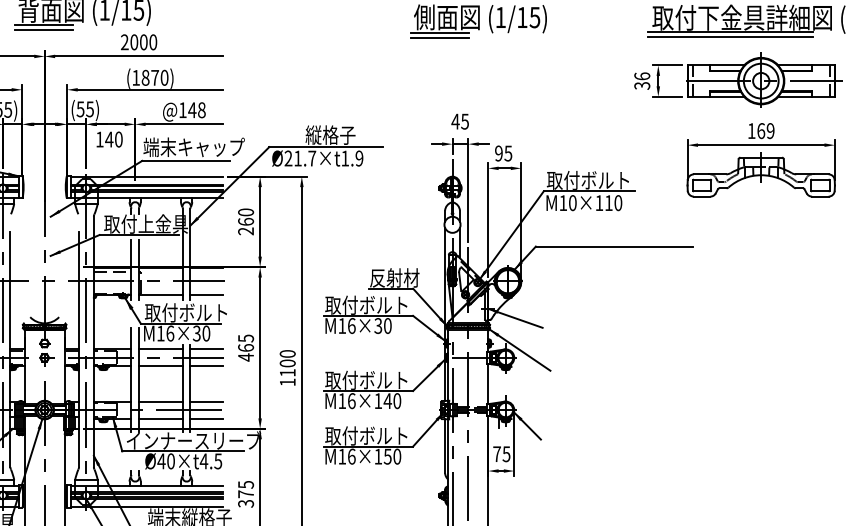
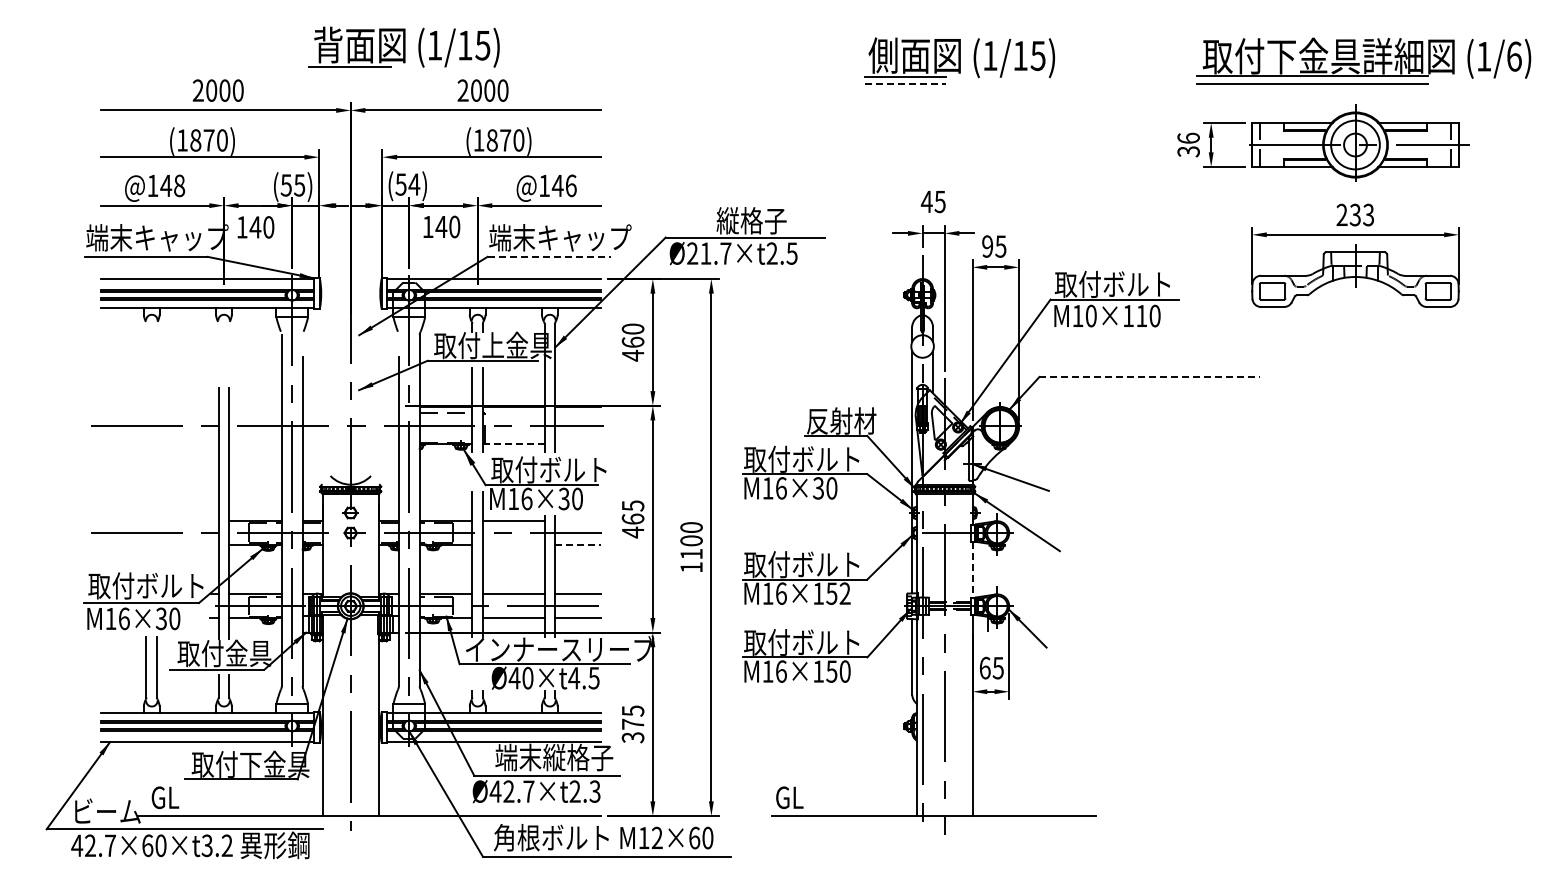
line: (43, 30) -> (349, 73), removed
line: (440, 37) -> (905, 84), solid -> dashed
text: (90, 109) -> (414, 184), (55) -> (54)
text: (201, 109) -> (570, 185), @148 -> @146
text: (761, 130) -> (1355, 214), 169 -> 233
text: (351, 158) -> (781, 253), Ø21.7×t1.9 -> Ø21.7×t2.5
line: (186, 160) -> (549, 256), solid -> dashed
text: (245, 231) -> (632, 355), 260 -> 460
line: (615, 246) -> (1150, 377), solid -> dashed
line: (160, 294) -> (513, 444), solid -> dashed
line: (206, 294) -> (577, 444), removed
line: (206, 349) -> (577, 521), removed
line: (160, 366) -> (513, 544), removed
line: (207, 366) -> (578, 544), solid -> dashed
line: (488, 384) -> (972, 570), solid -> dashed
text: (391, 400) -> (837, 593), M16×140 -> M16×152
text: (496, 453) -> (984, 667), 75 -> 65

